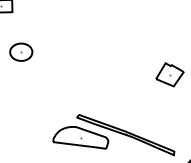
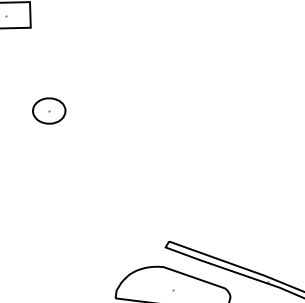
part: (21, 51) -> (49, 109), size x0.7

